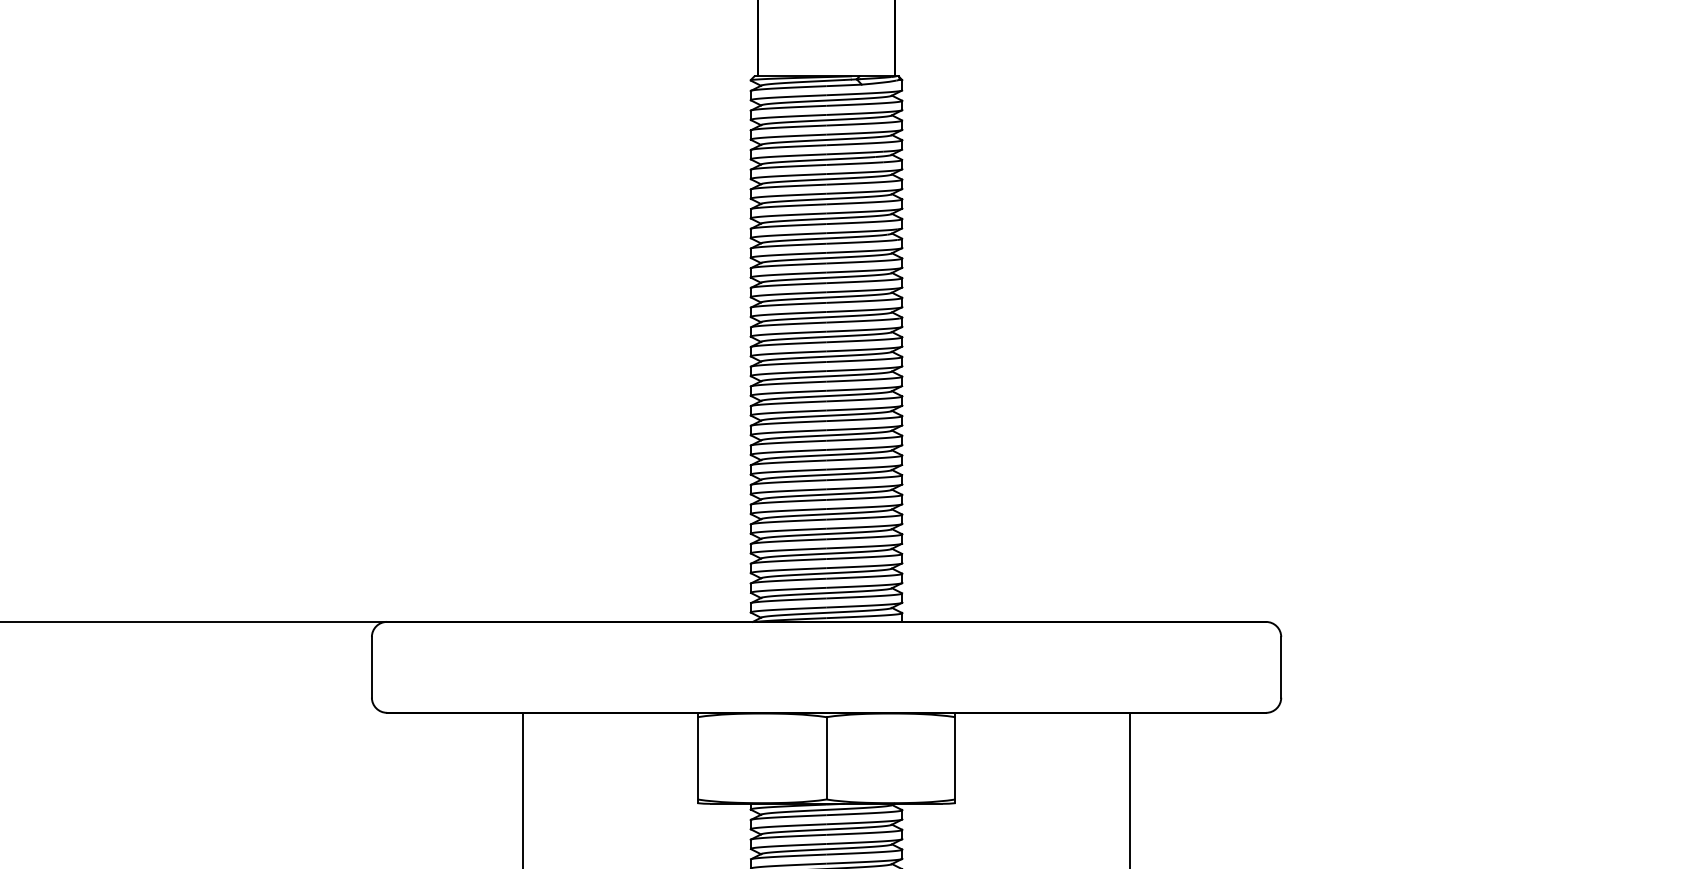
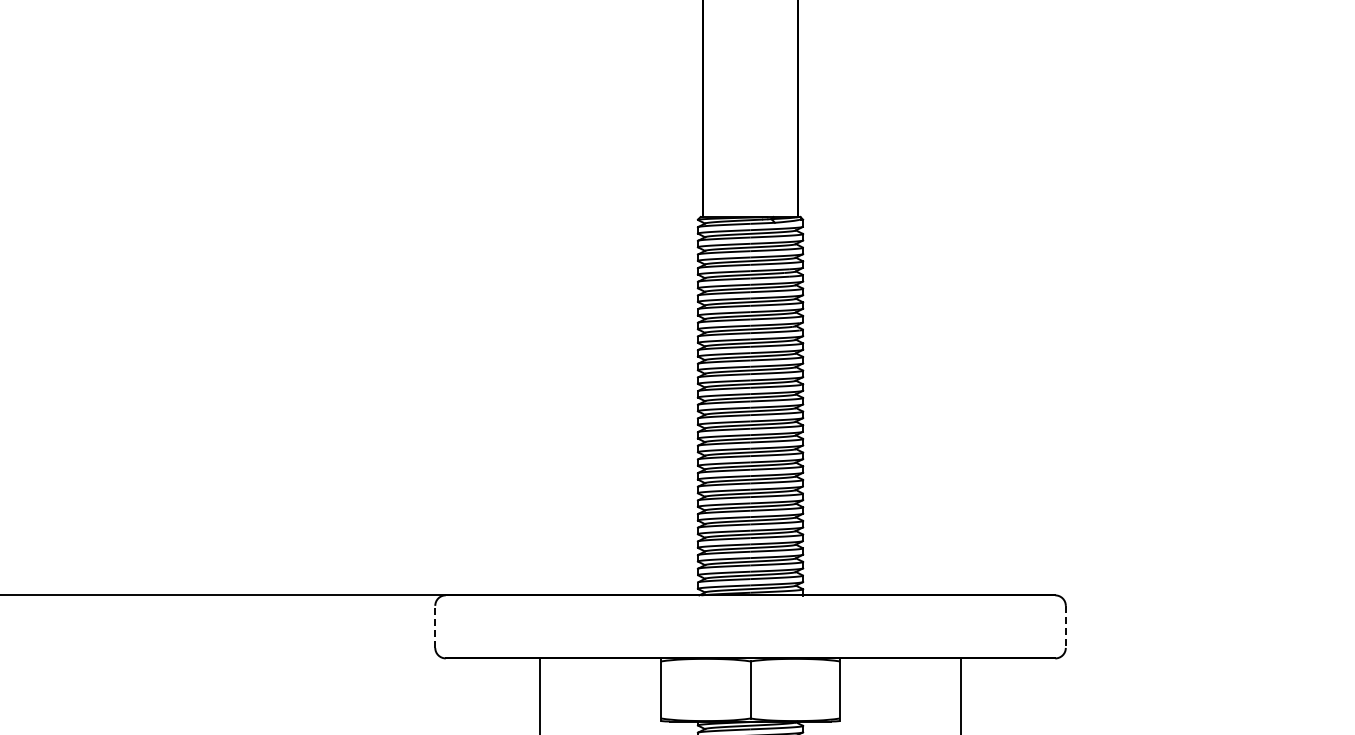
line: (372, 666) -> (435, 626), solid -> dashed
line: (1280, 668) -> (1065, 627), solid -> dashed

